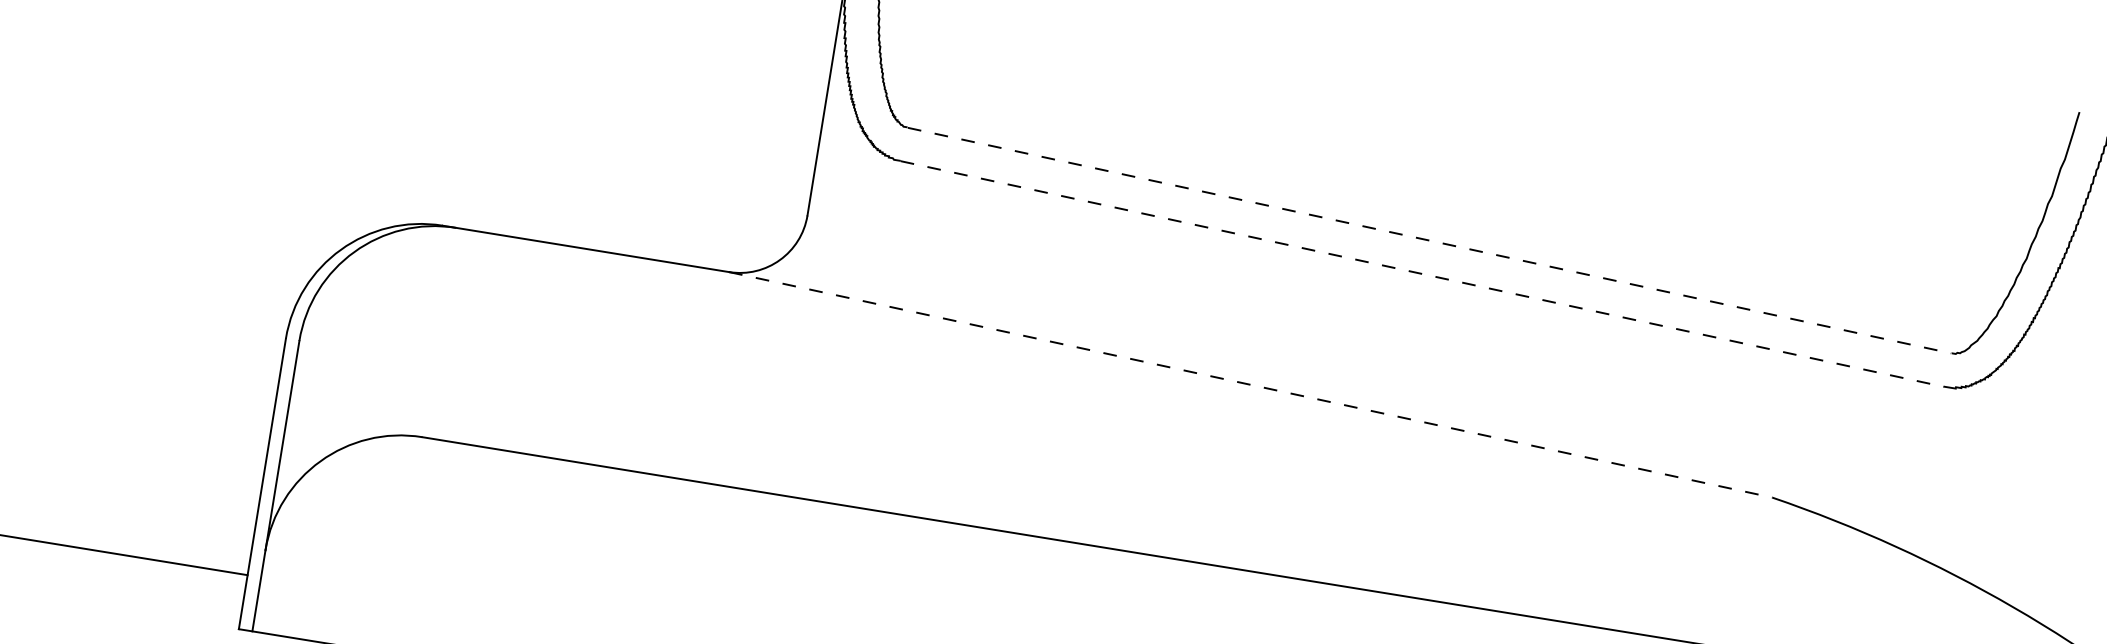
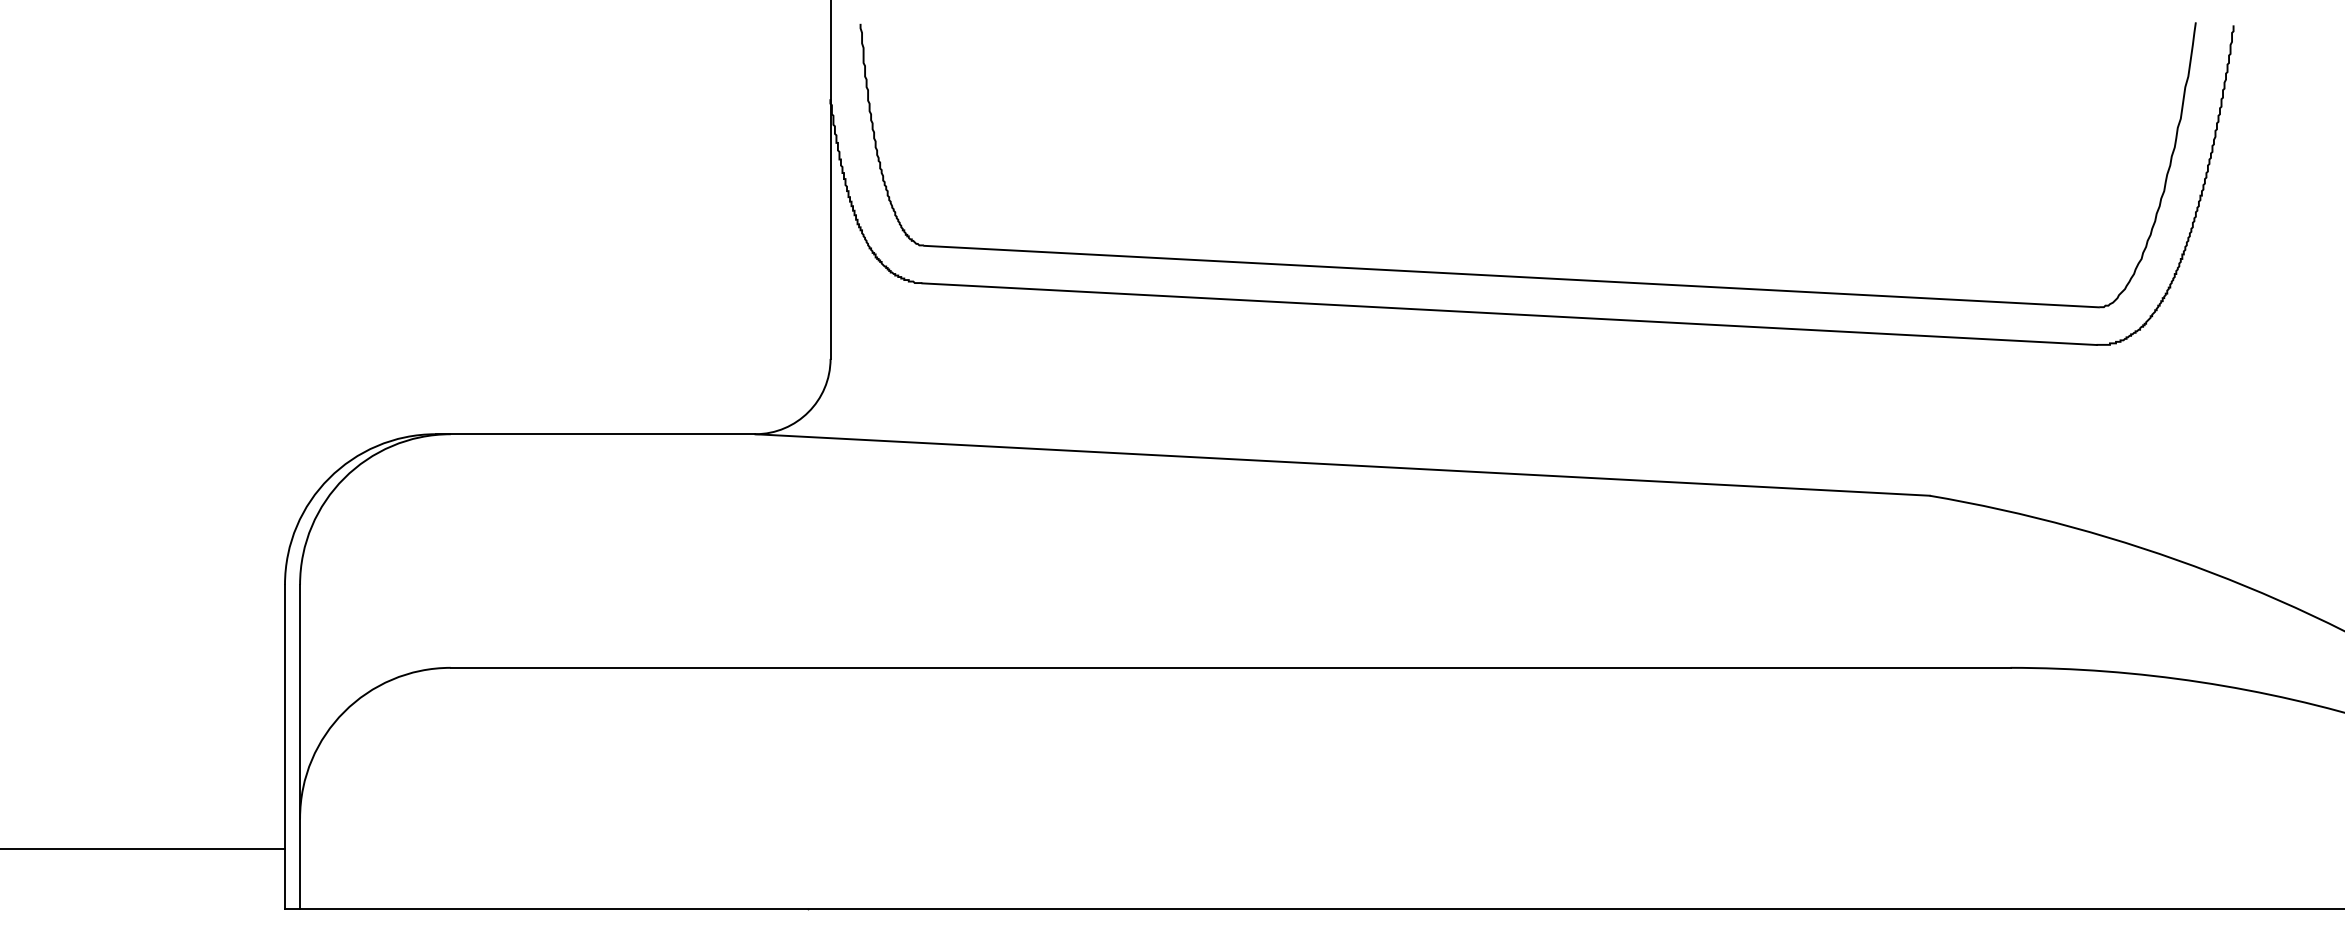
line: (1430, 240) -> (1512, 276), dashed -> solid
line: (1423, 274) -> (1510, 314), dashed -> solid
line: (1250, 385) -> (1342, 465), dashed -> solid

